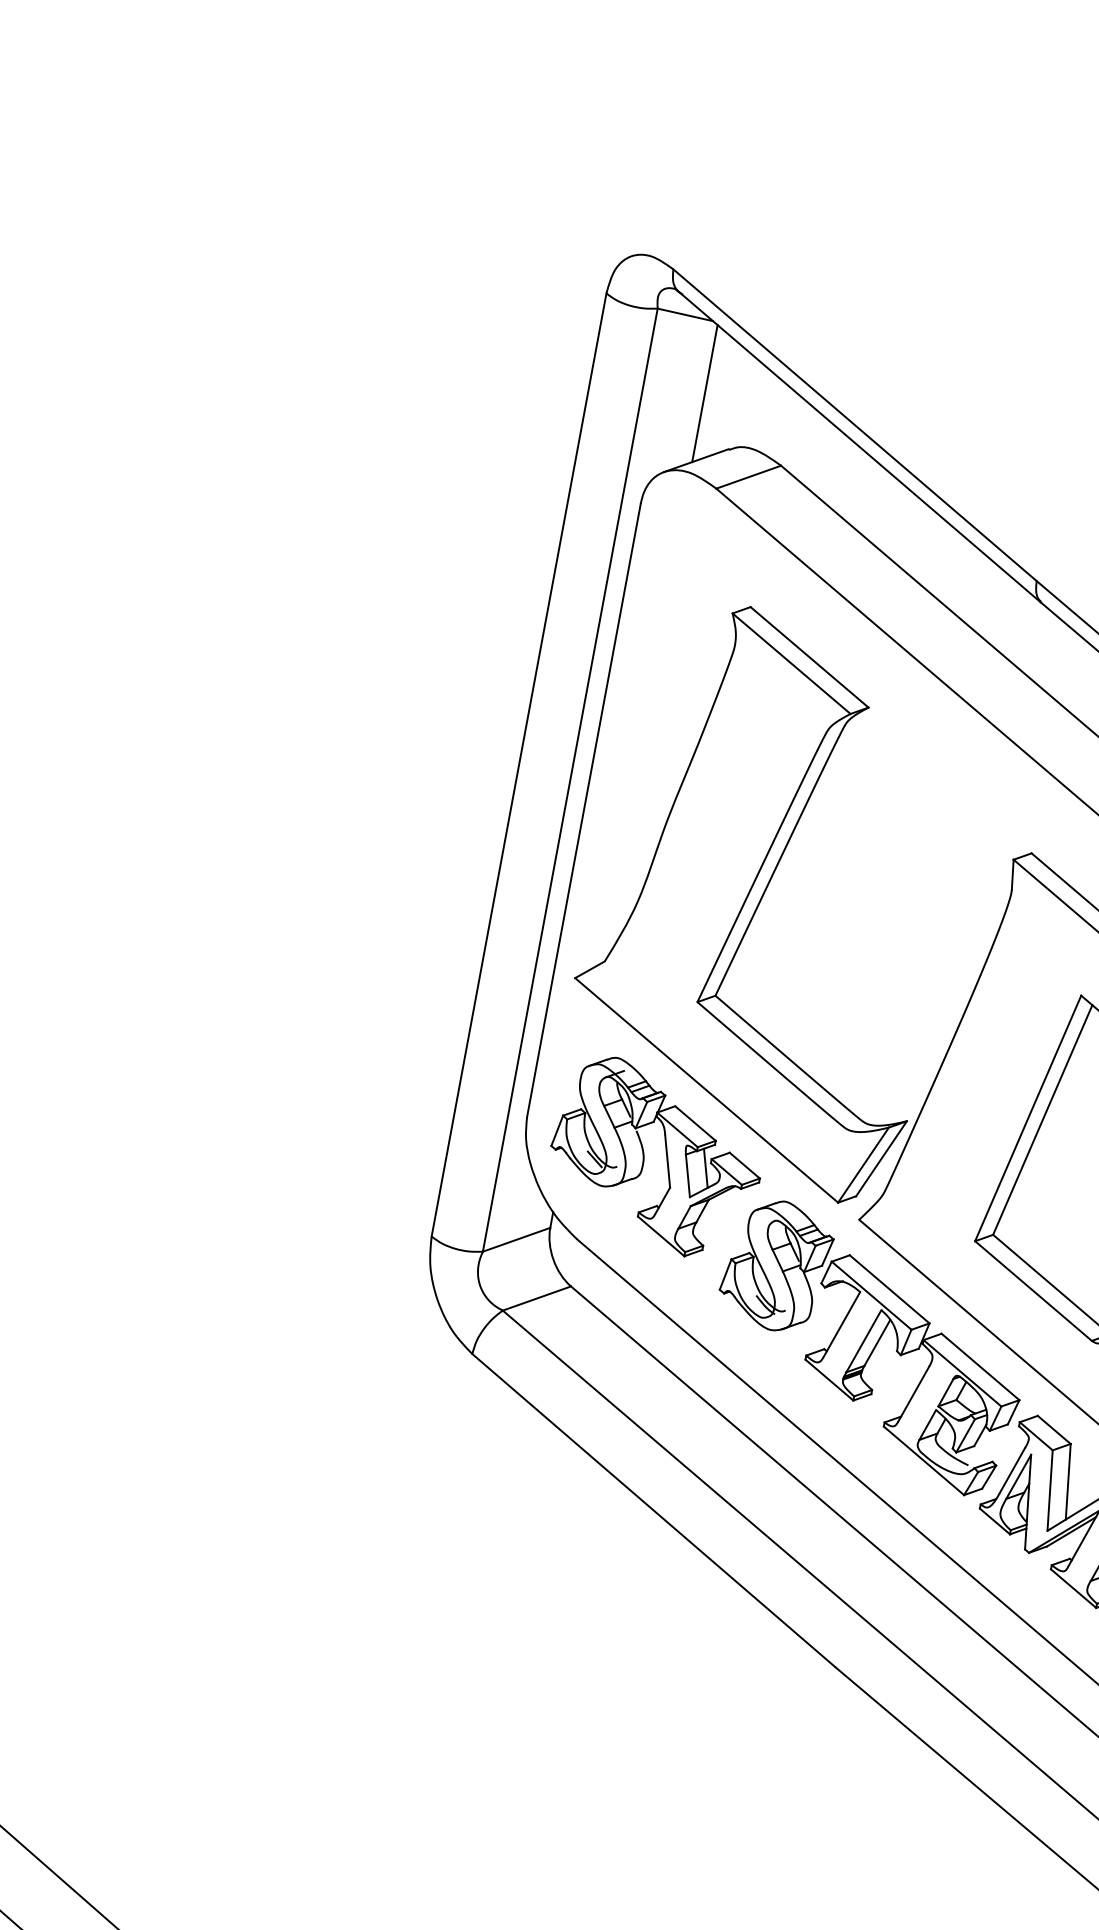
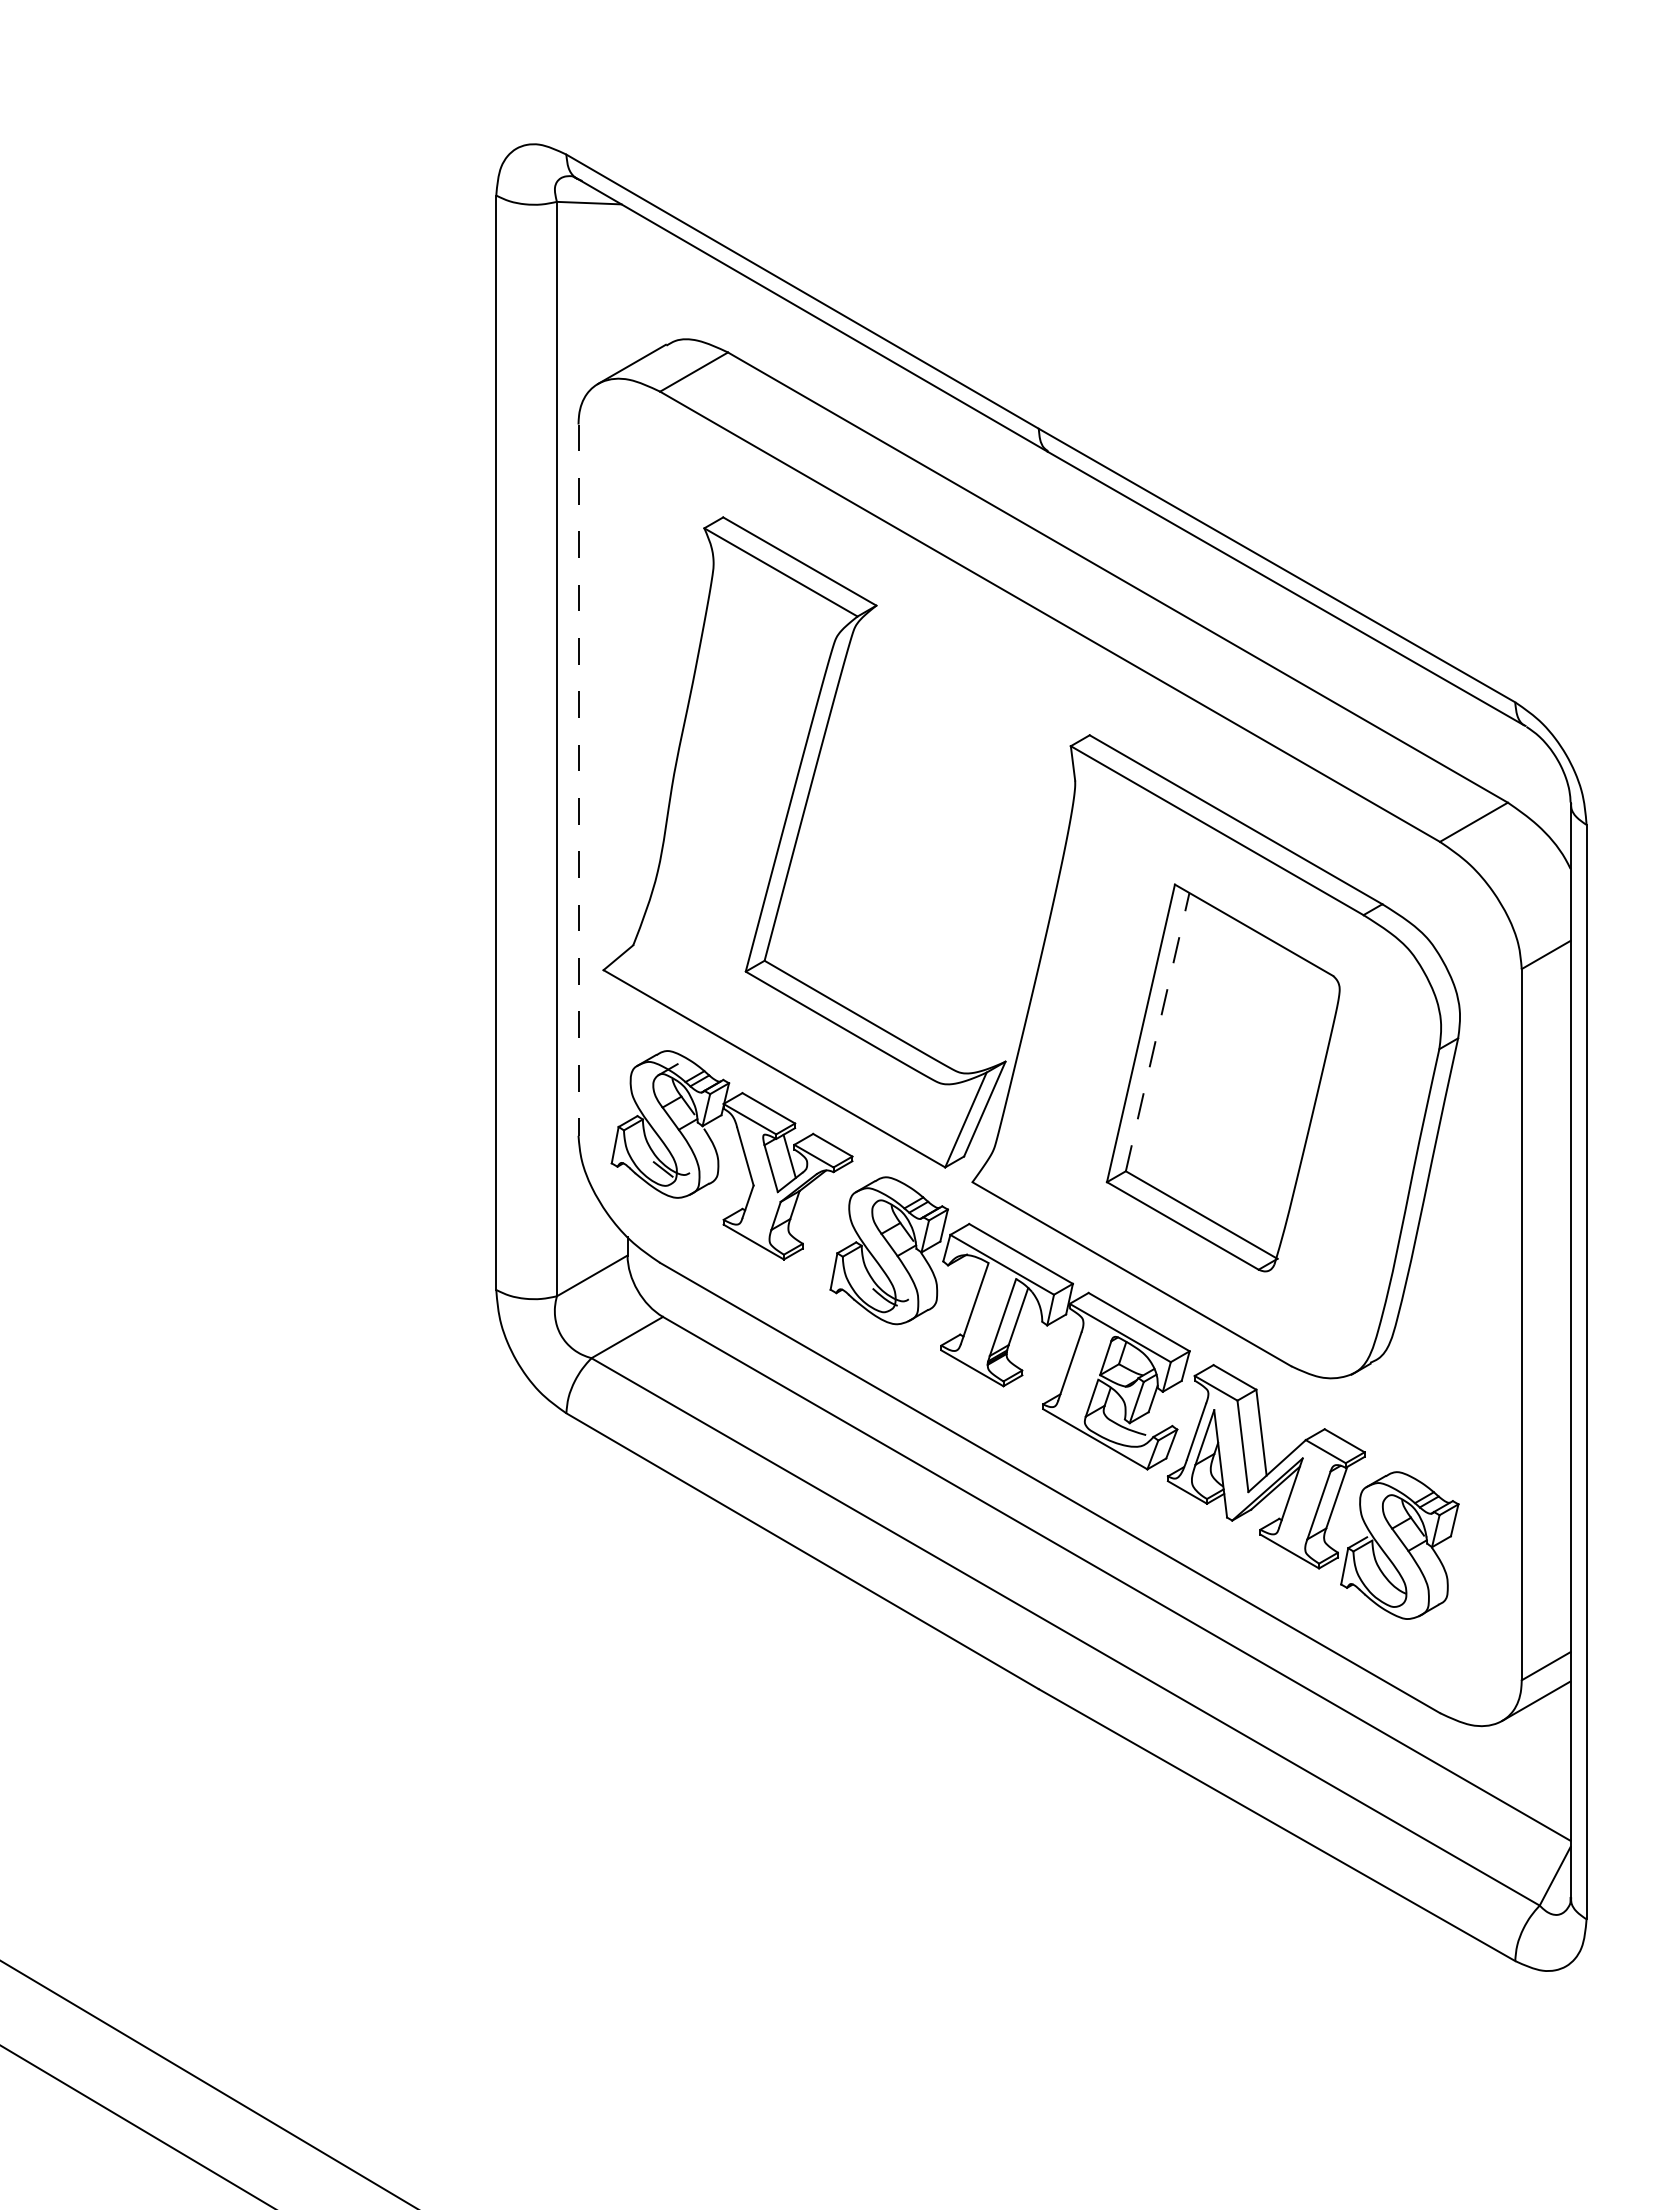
line: (704, 392) -> (627, 286), removed
line: (583, 810) -> (578, 780), solid -> dashed
line: (1042, 1120) -> (1157, 1032), solid -> dashed

